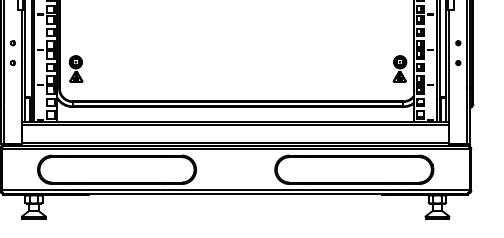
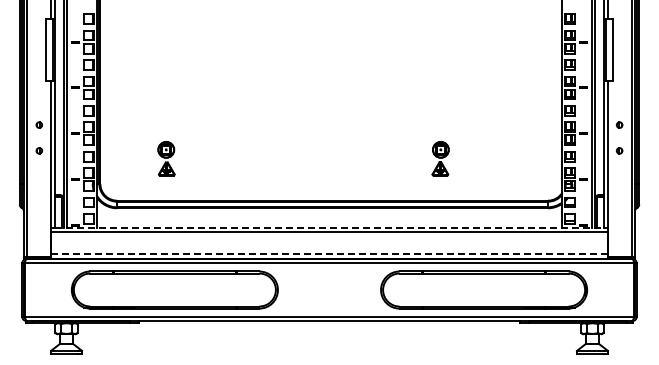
part: (76, 68) -> (166, 158), moved
part: (399, 68) -> (440, 158), moved
line: (235, 121) -> (329, 227), solid -> dashed
line: (235, 142) -> (329, 254), solid -> dashed

